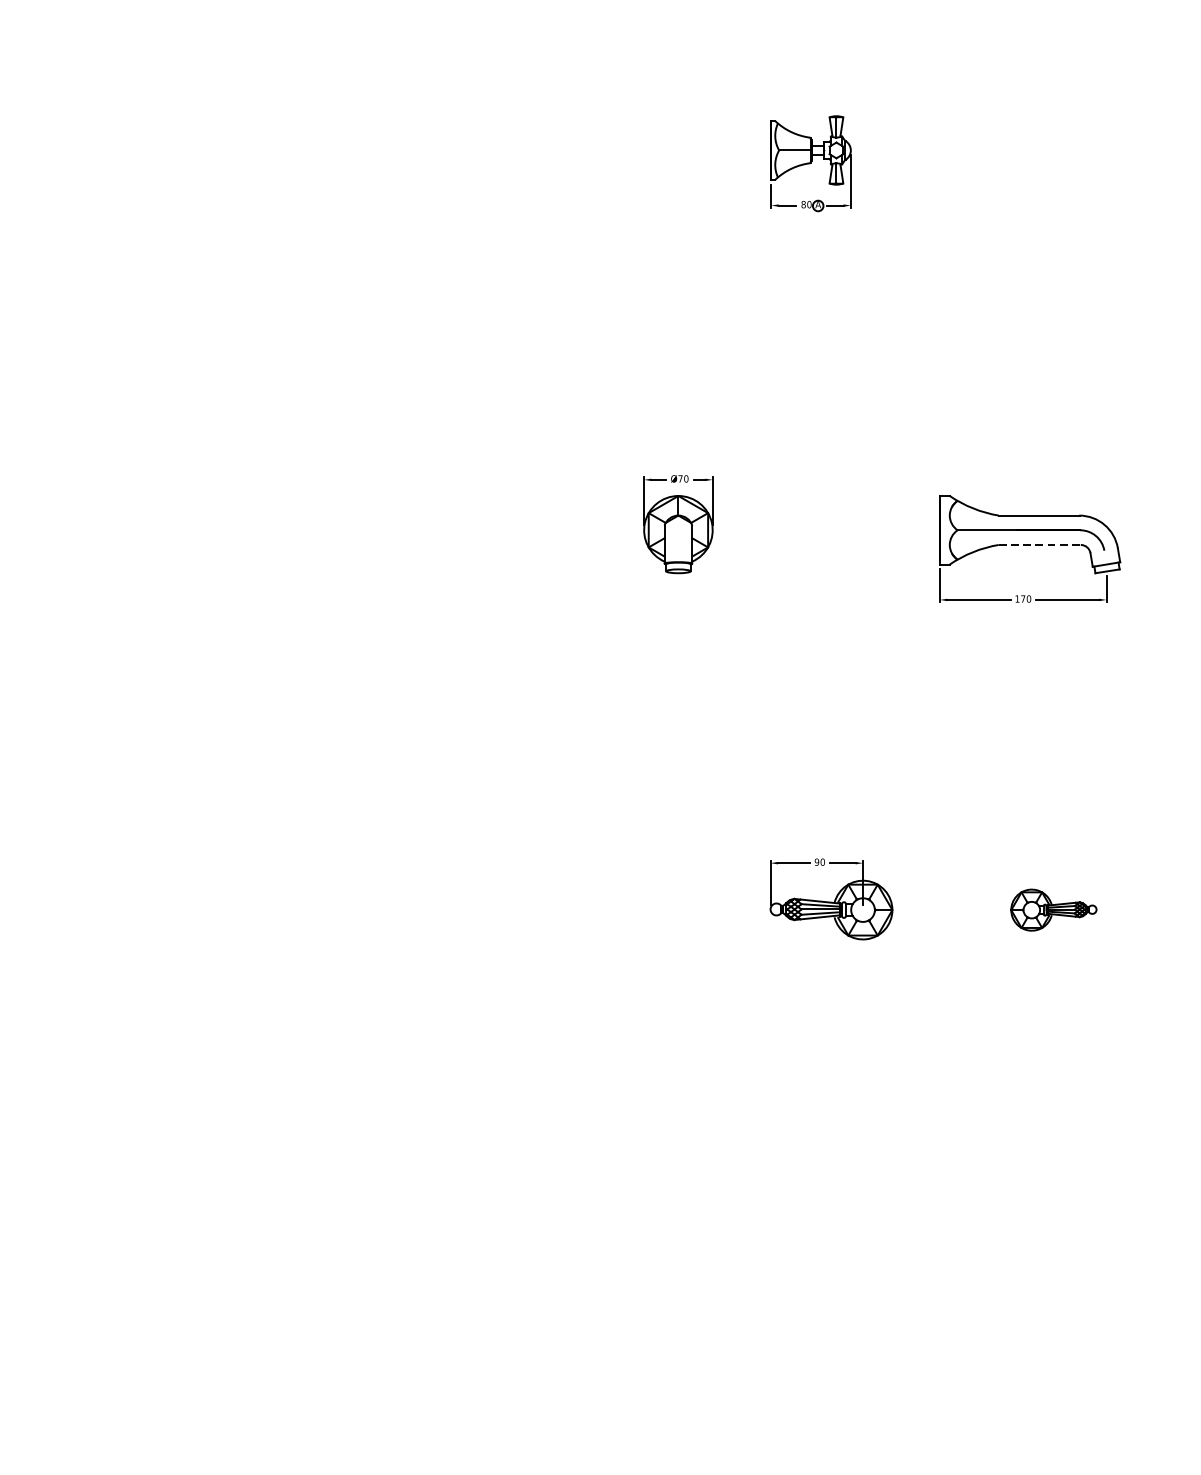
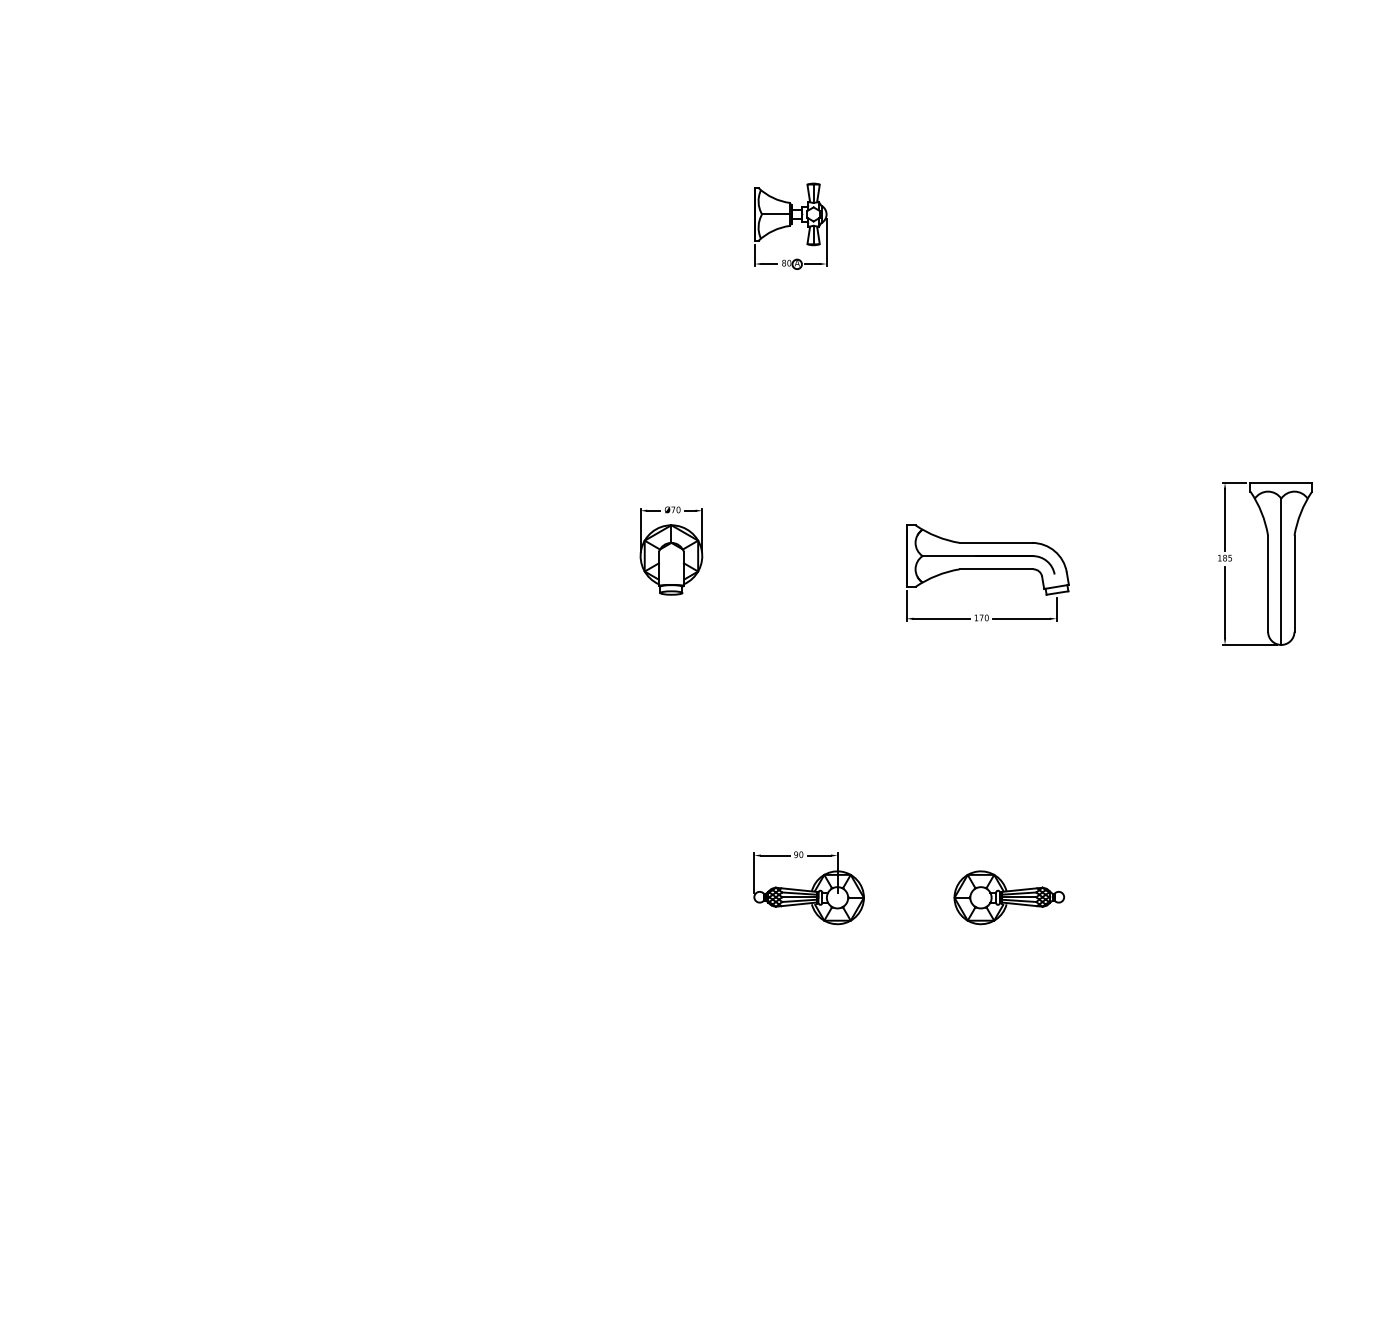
line: (1039, 545) -> (996, 569), dashed -> solid
part: (1053, 909) -> (1008, 897), size x1.43

